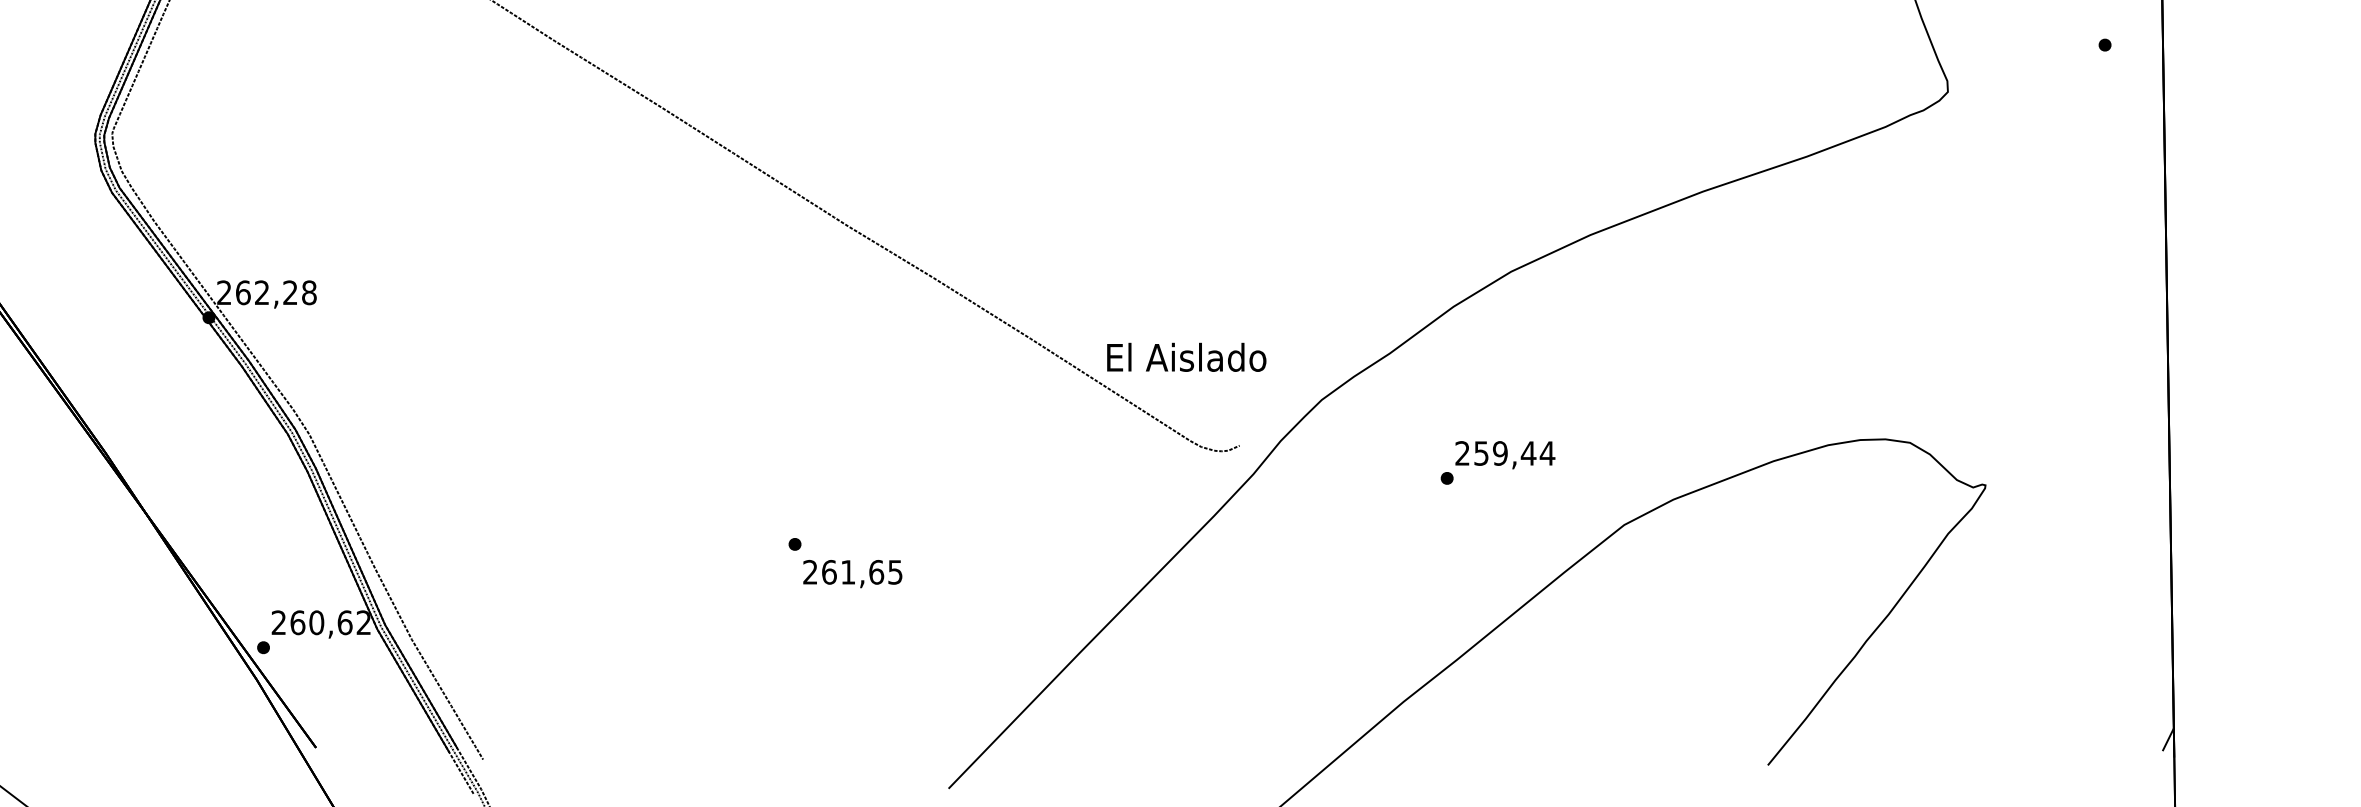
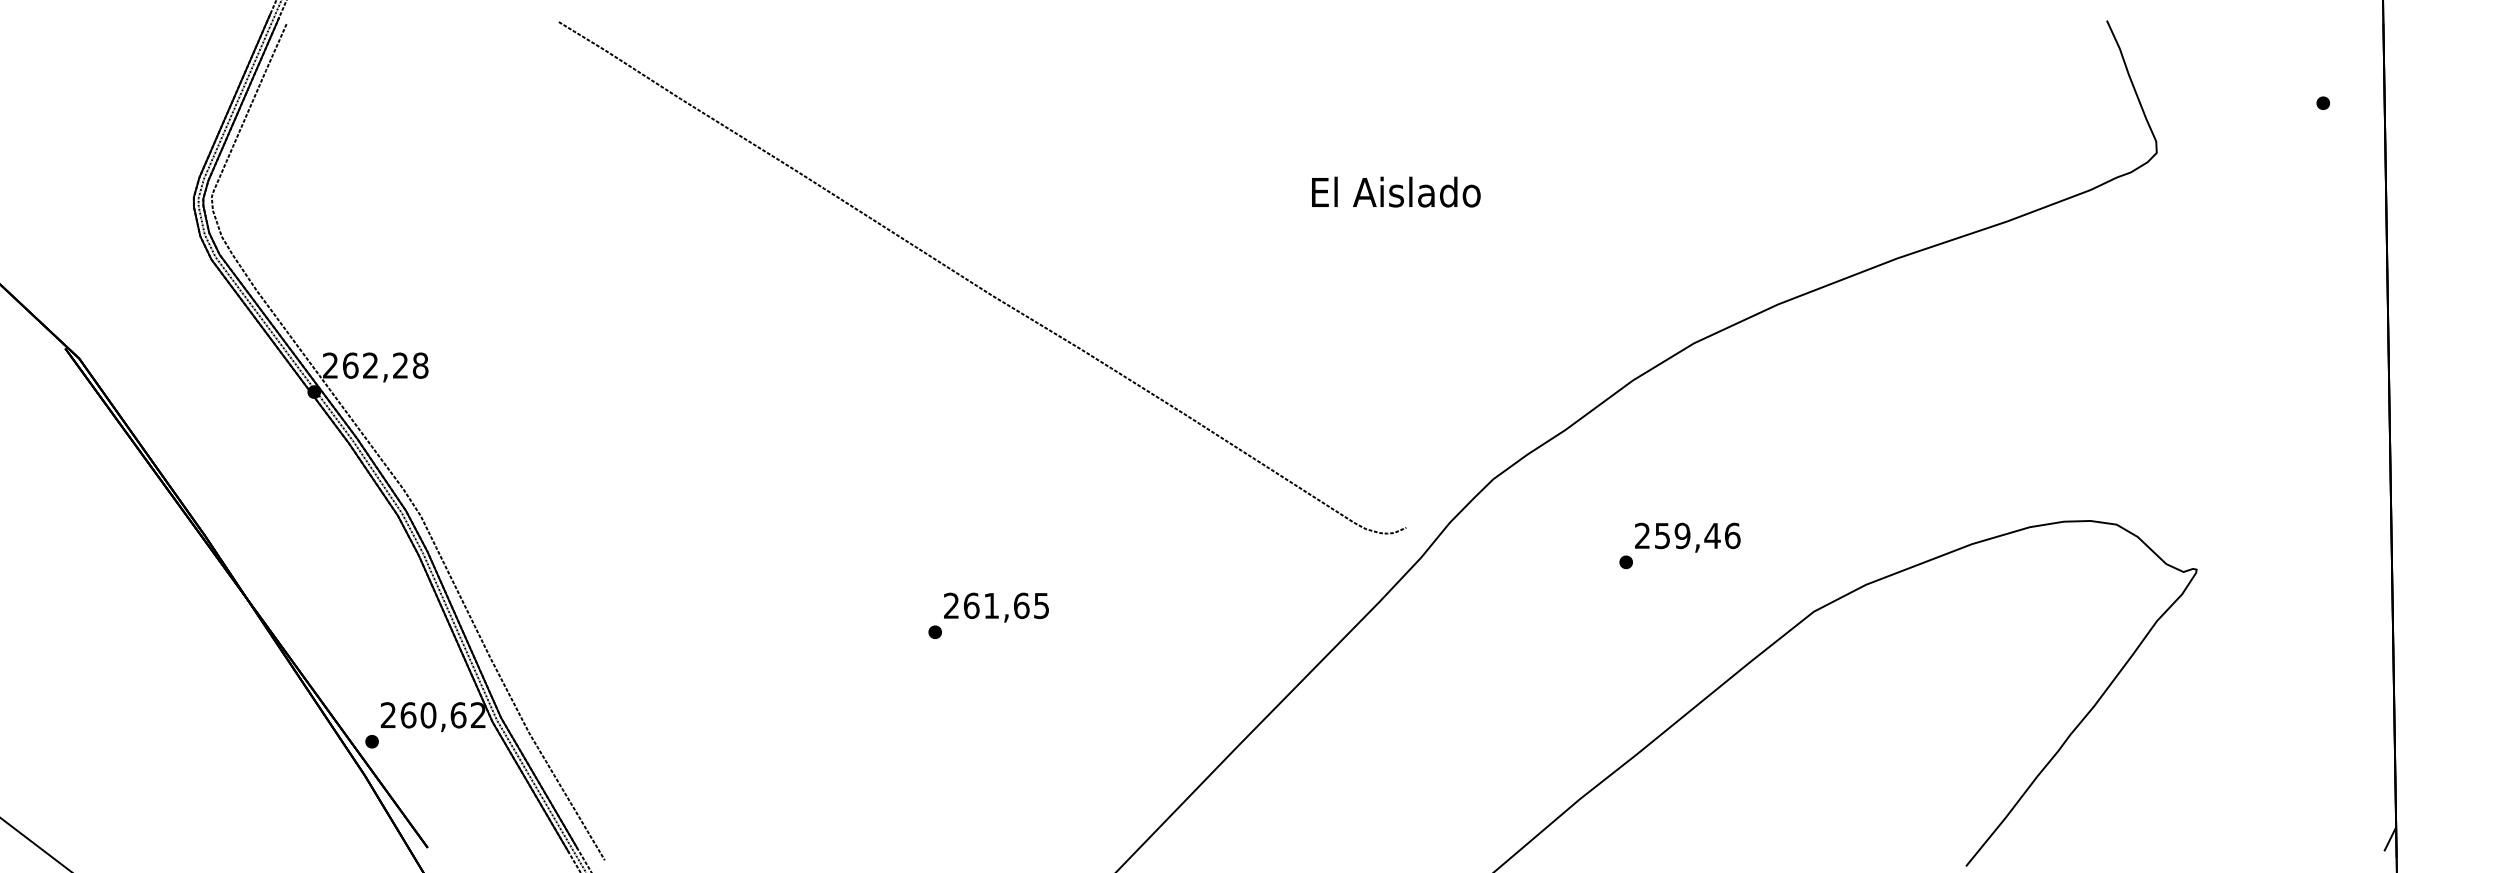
text: (1186, 356) -> (1396, 191), moved
text: (1547, 453) -> (1732, 535), 259,44 -> 259,46
text: (852, 573) -> (996, 607), moved

